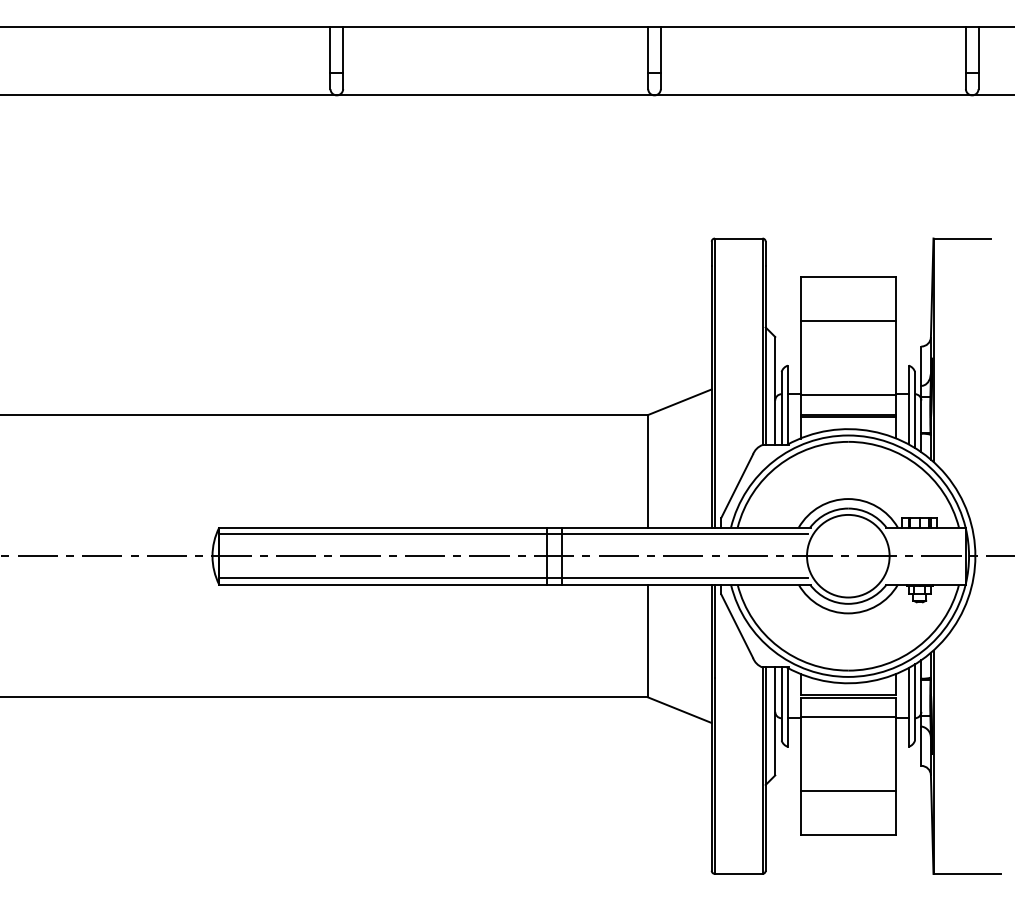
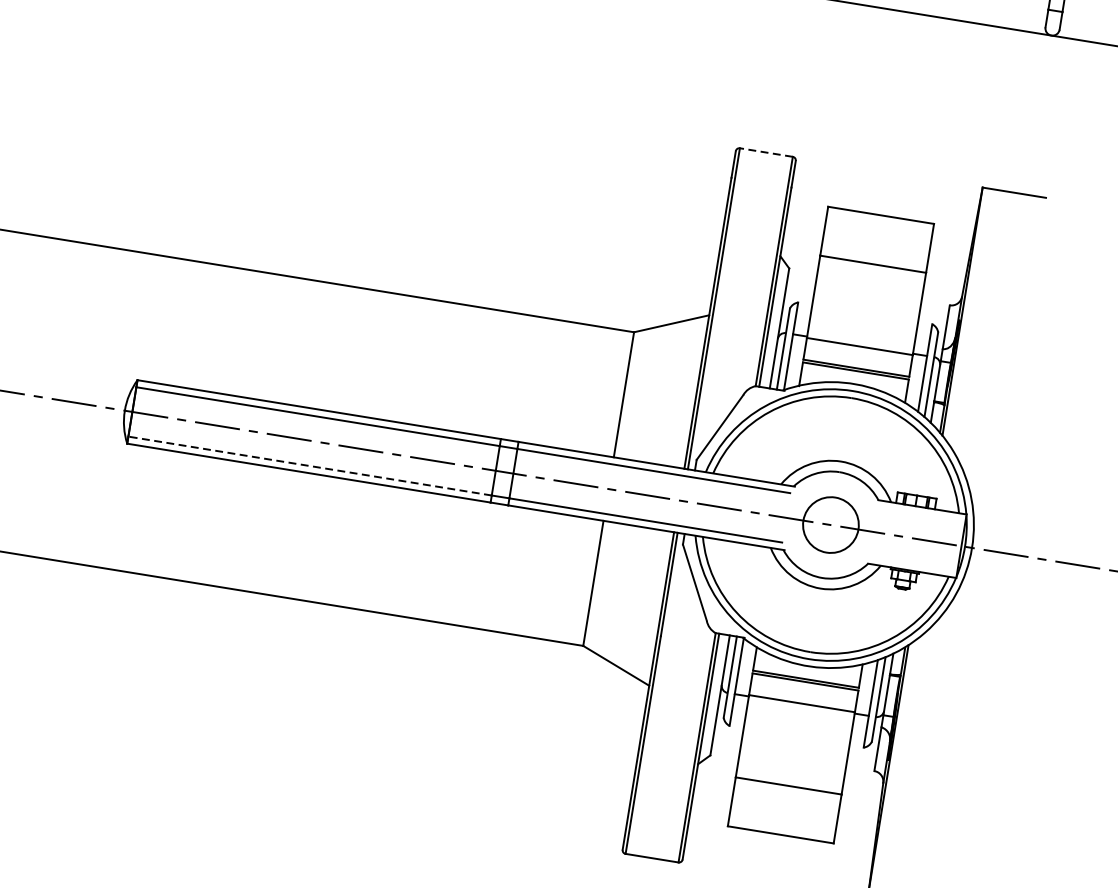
line: (738, 238) -> (766, 152), solid -> dashed
circle: (848, 555) -> (831, 524), size x0.6
line: (382, 578) -> (309, 466), solid -> dashed

